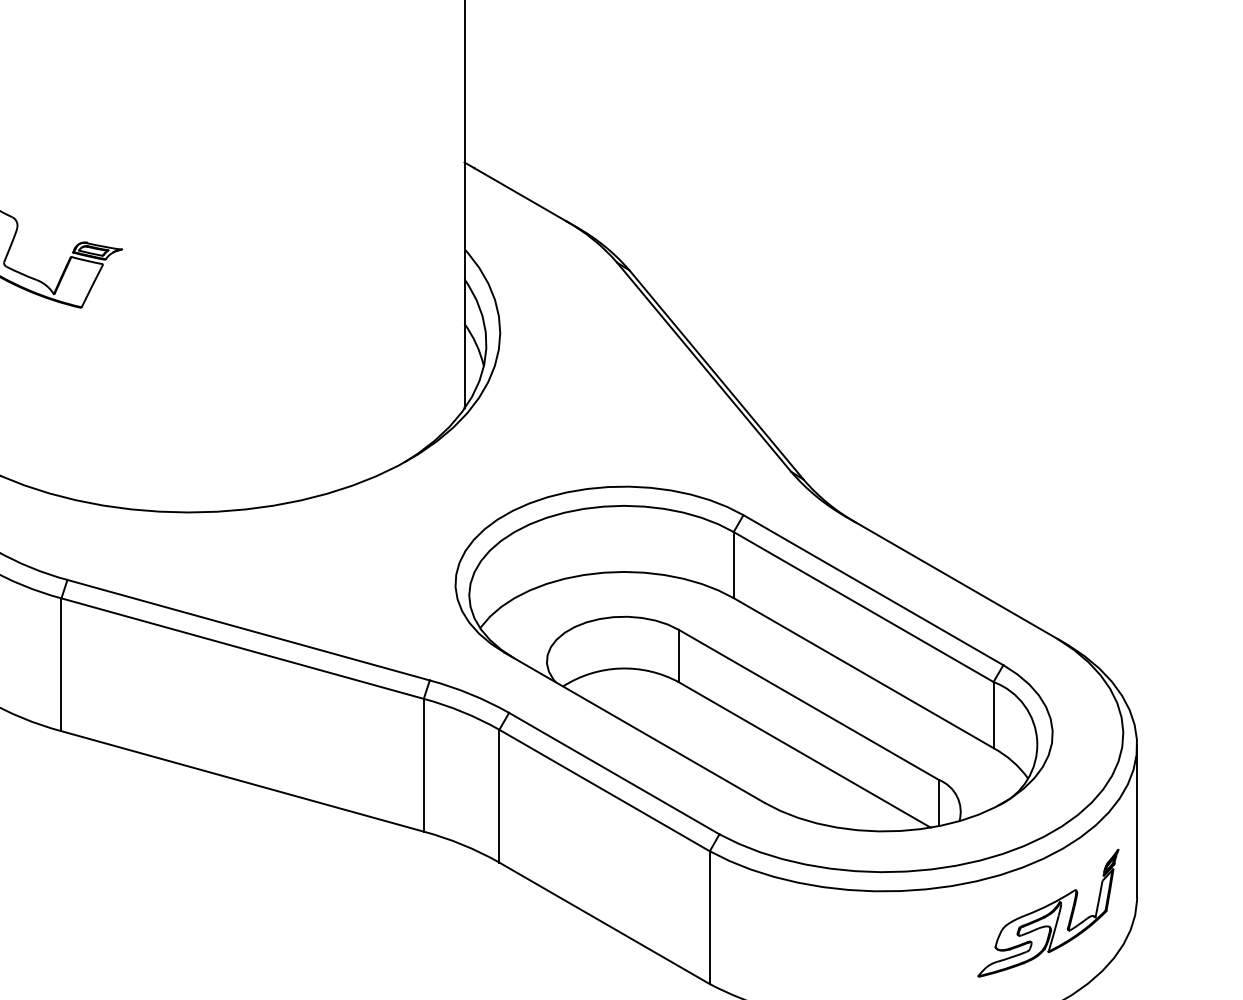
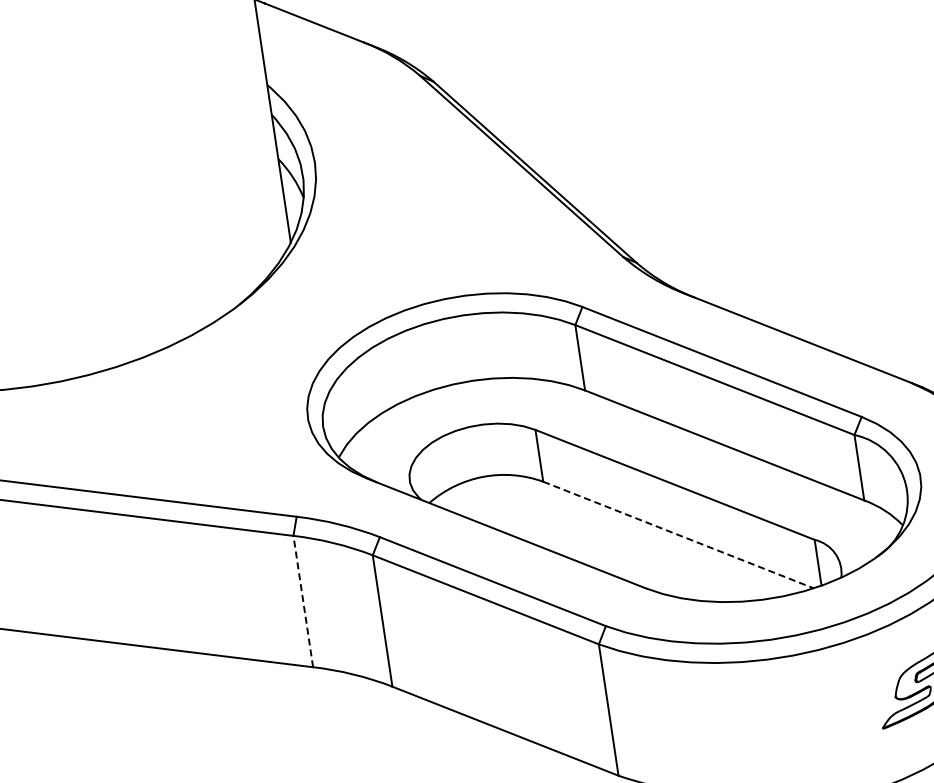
line: (805, 755) -> (679, 535), solid -> dashed
line: (423, 764) -> (302, 600), solid -> dashed

